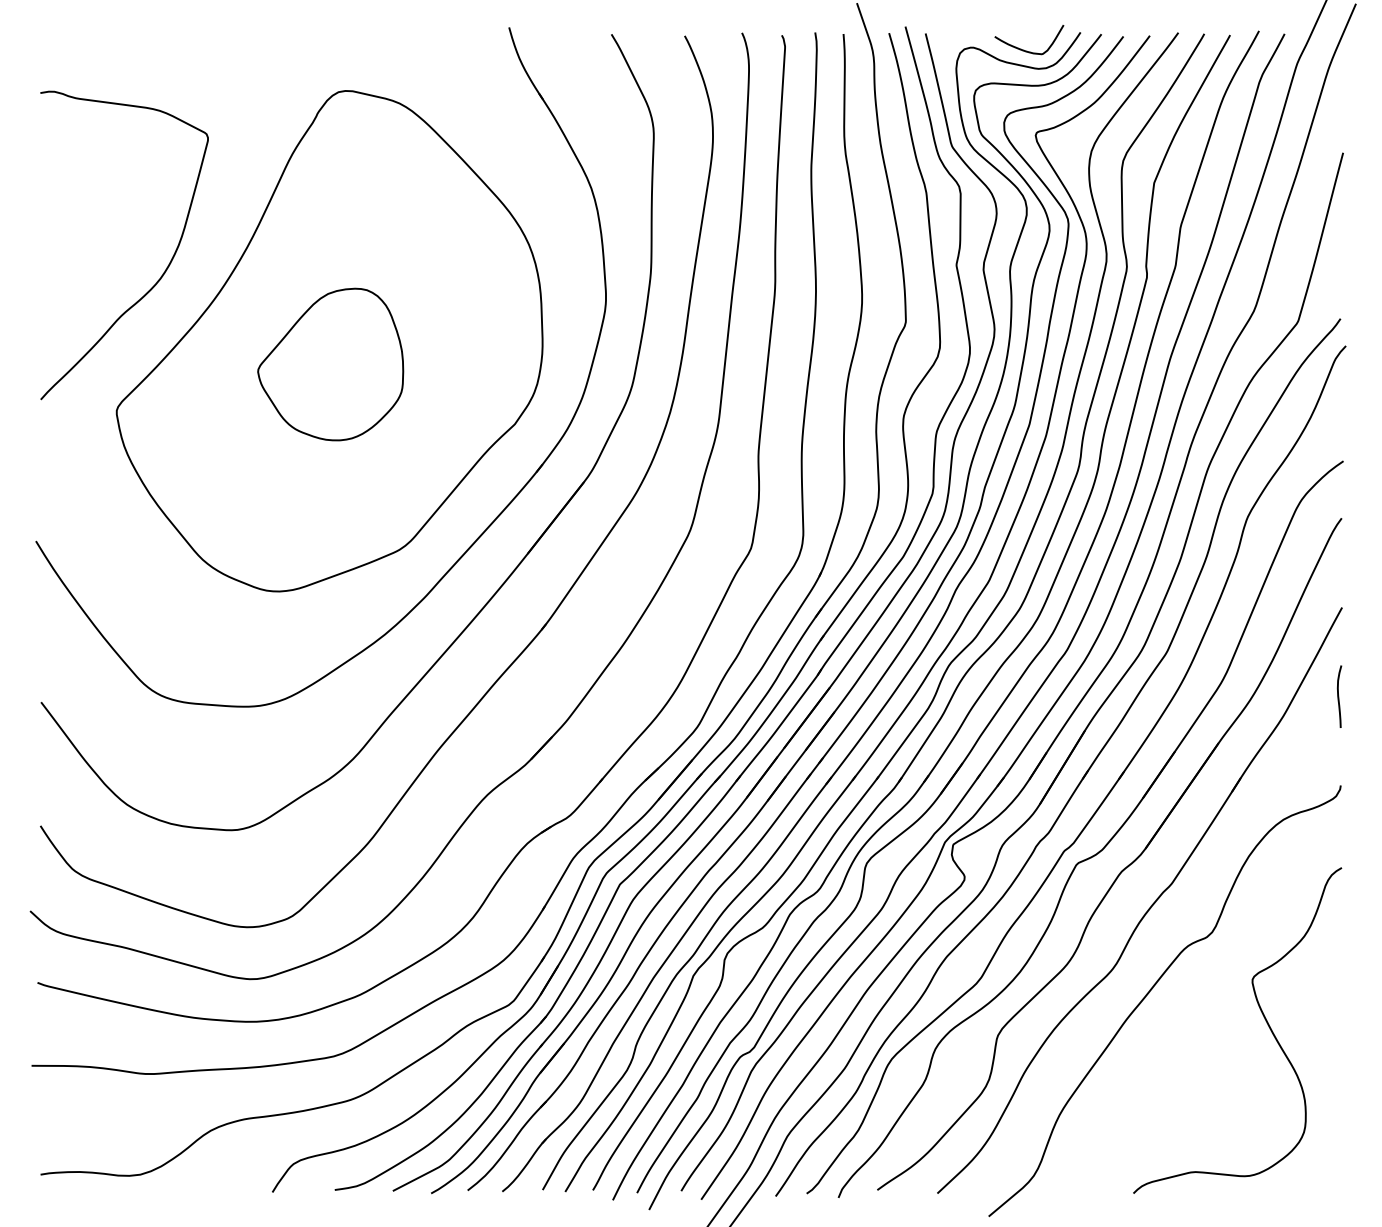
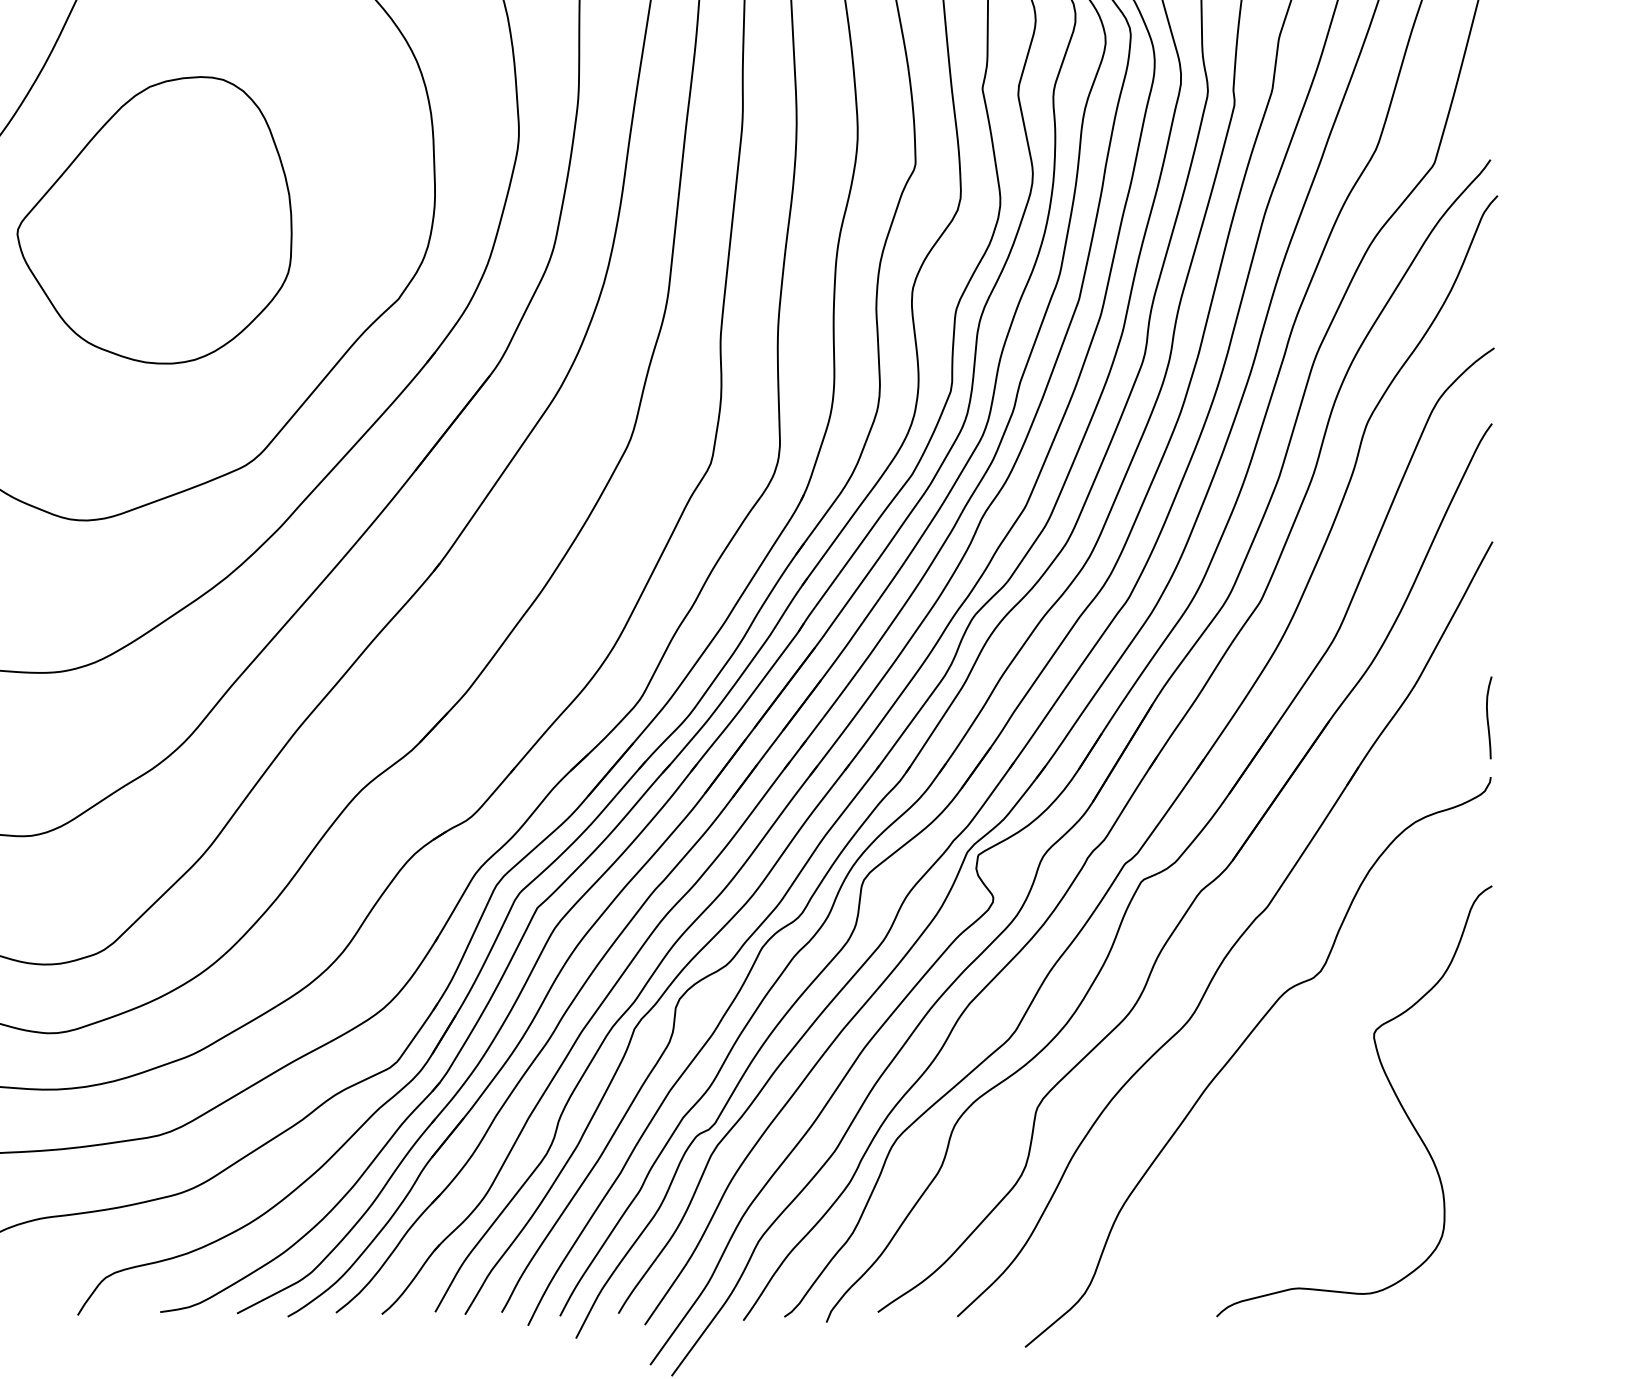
part: (330, 364) -> (154, 220), size x1.43
curve: (1339, 696) -> (1489, 717), moved

